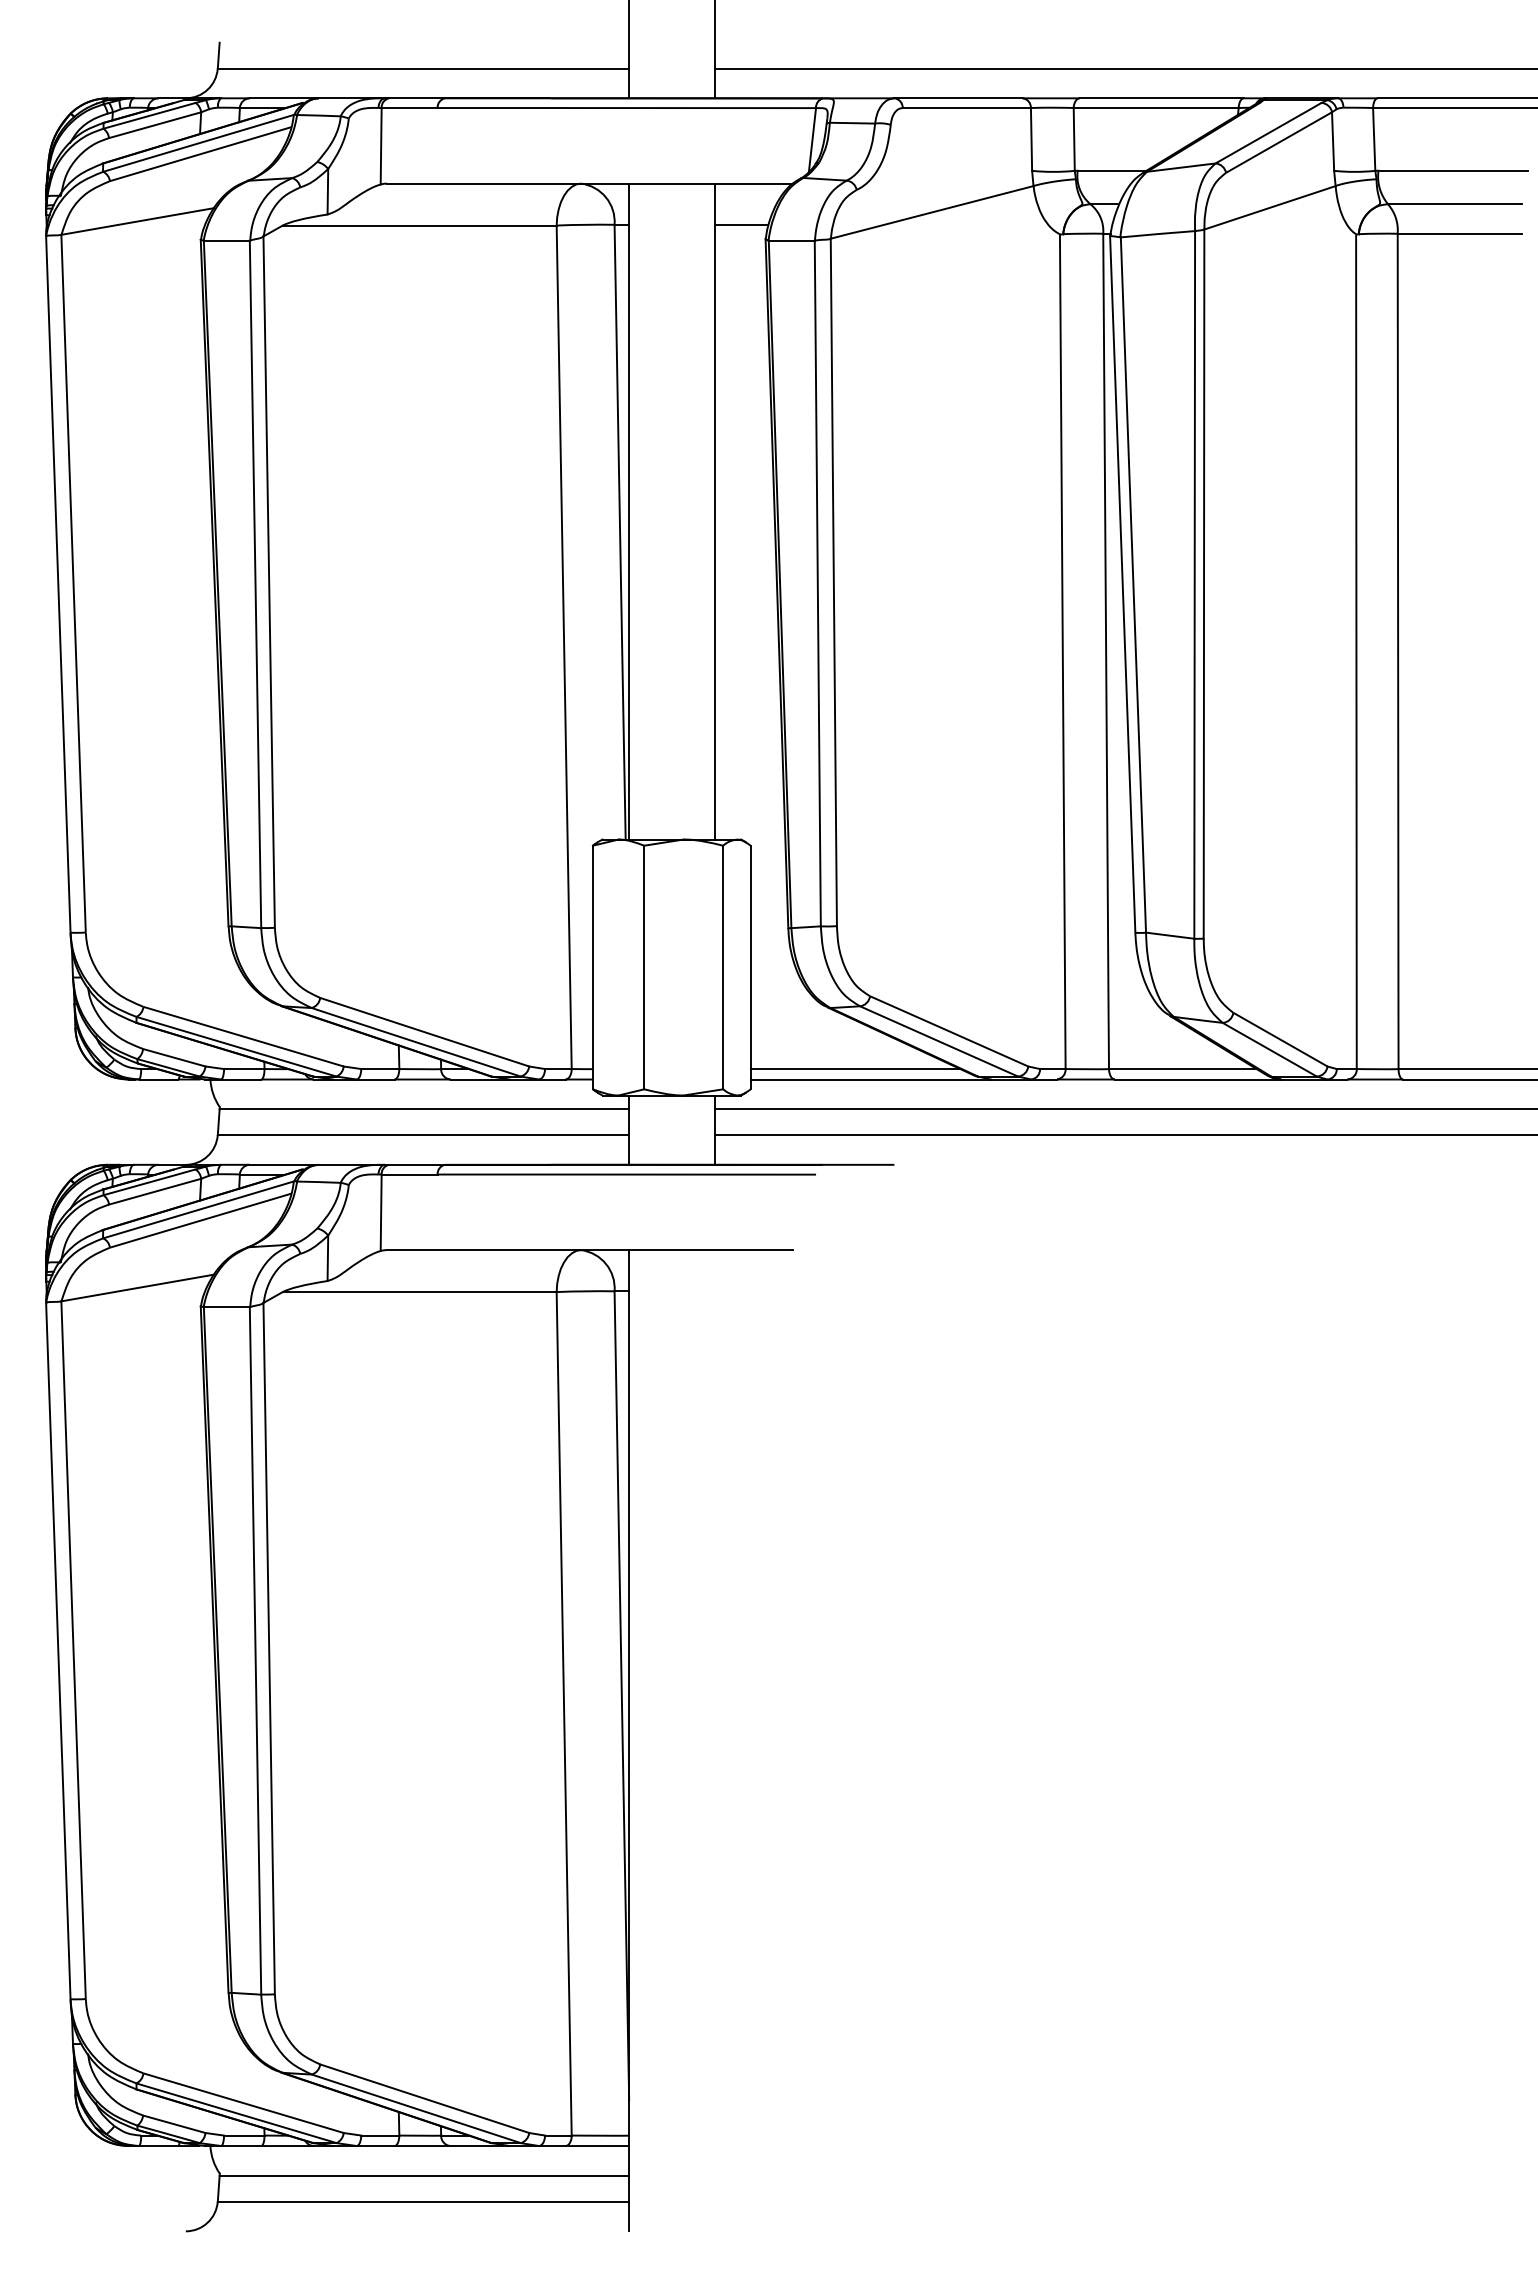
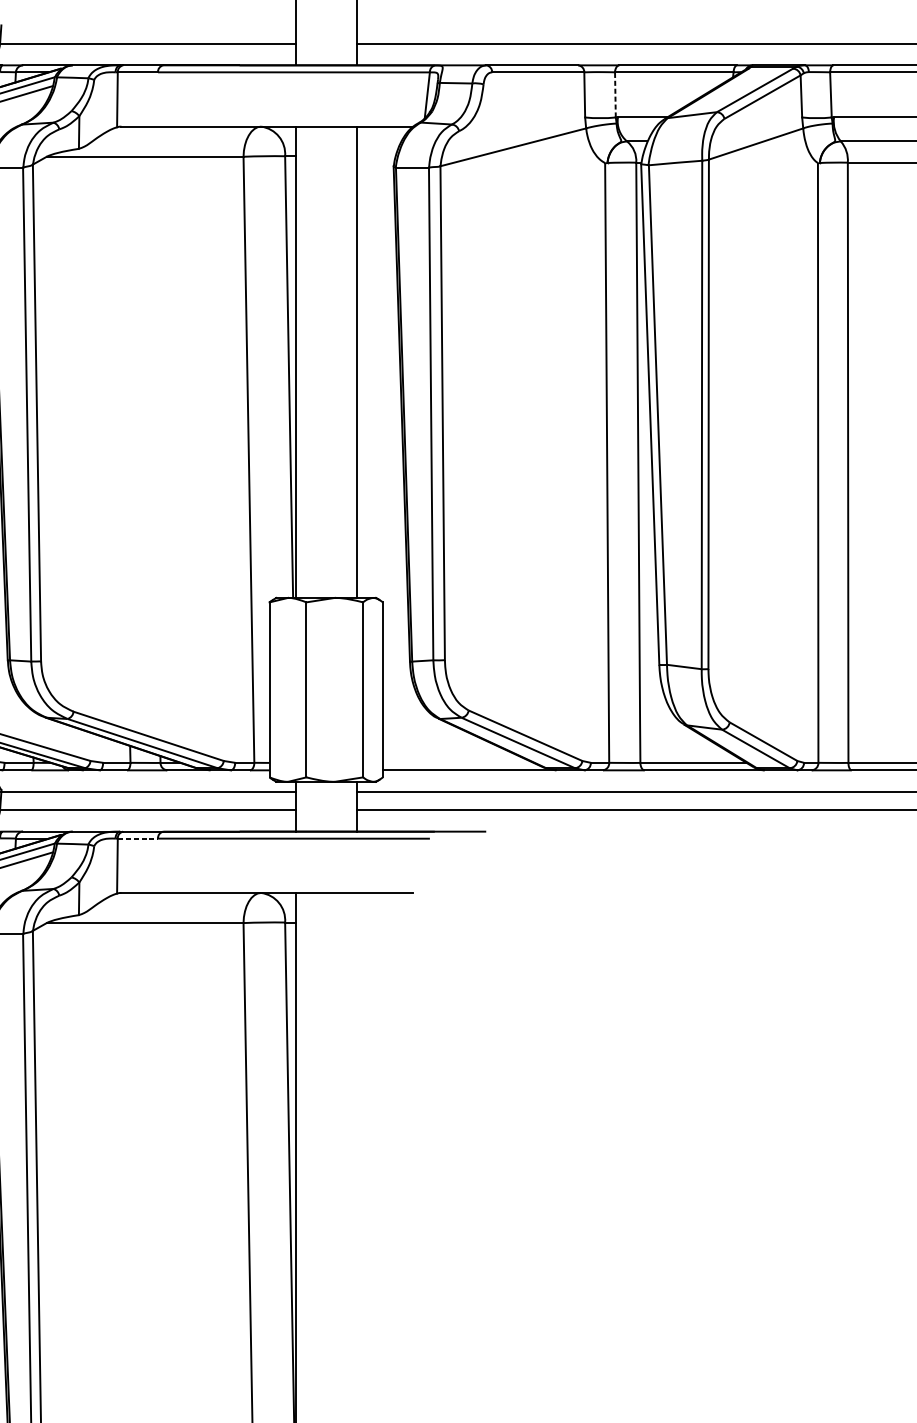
line: (1074, 138) -> (615, 94), solid -> dashed
line: (740, 224) -> (375, 156), removed
line: (854, 1069) -> (457, 763), removed
line: (409, 1174) -> (137, 838), solid -> dashed

